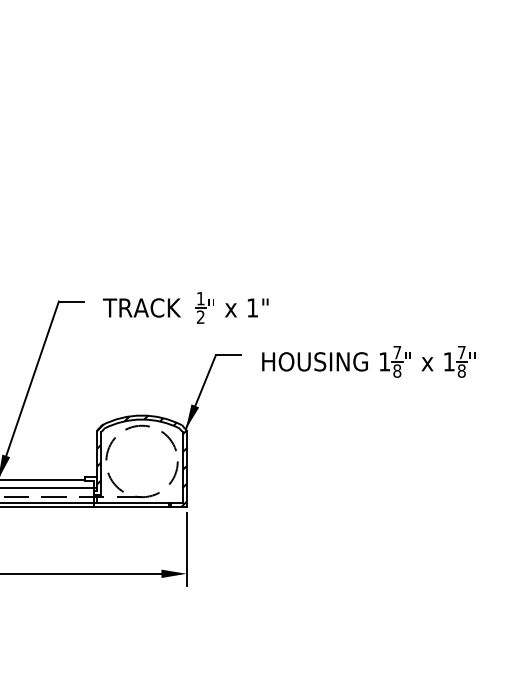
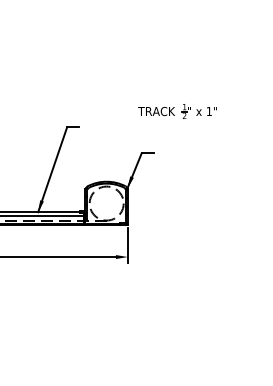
part: (185, 307) -> (177, 111), moved
part: (364, 360) -> (212, 155), removed

